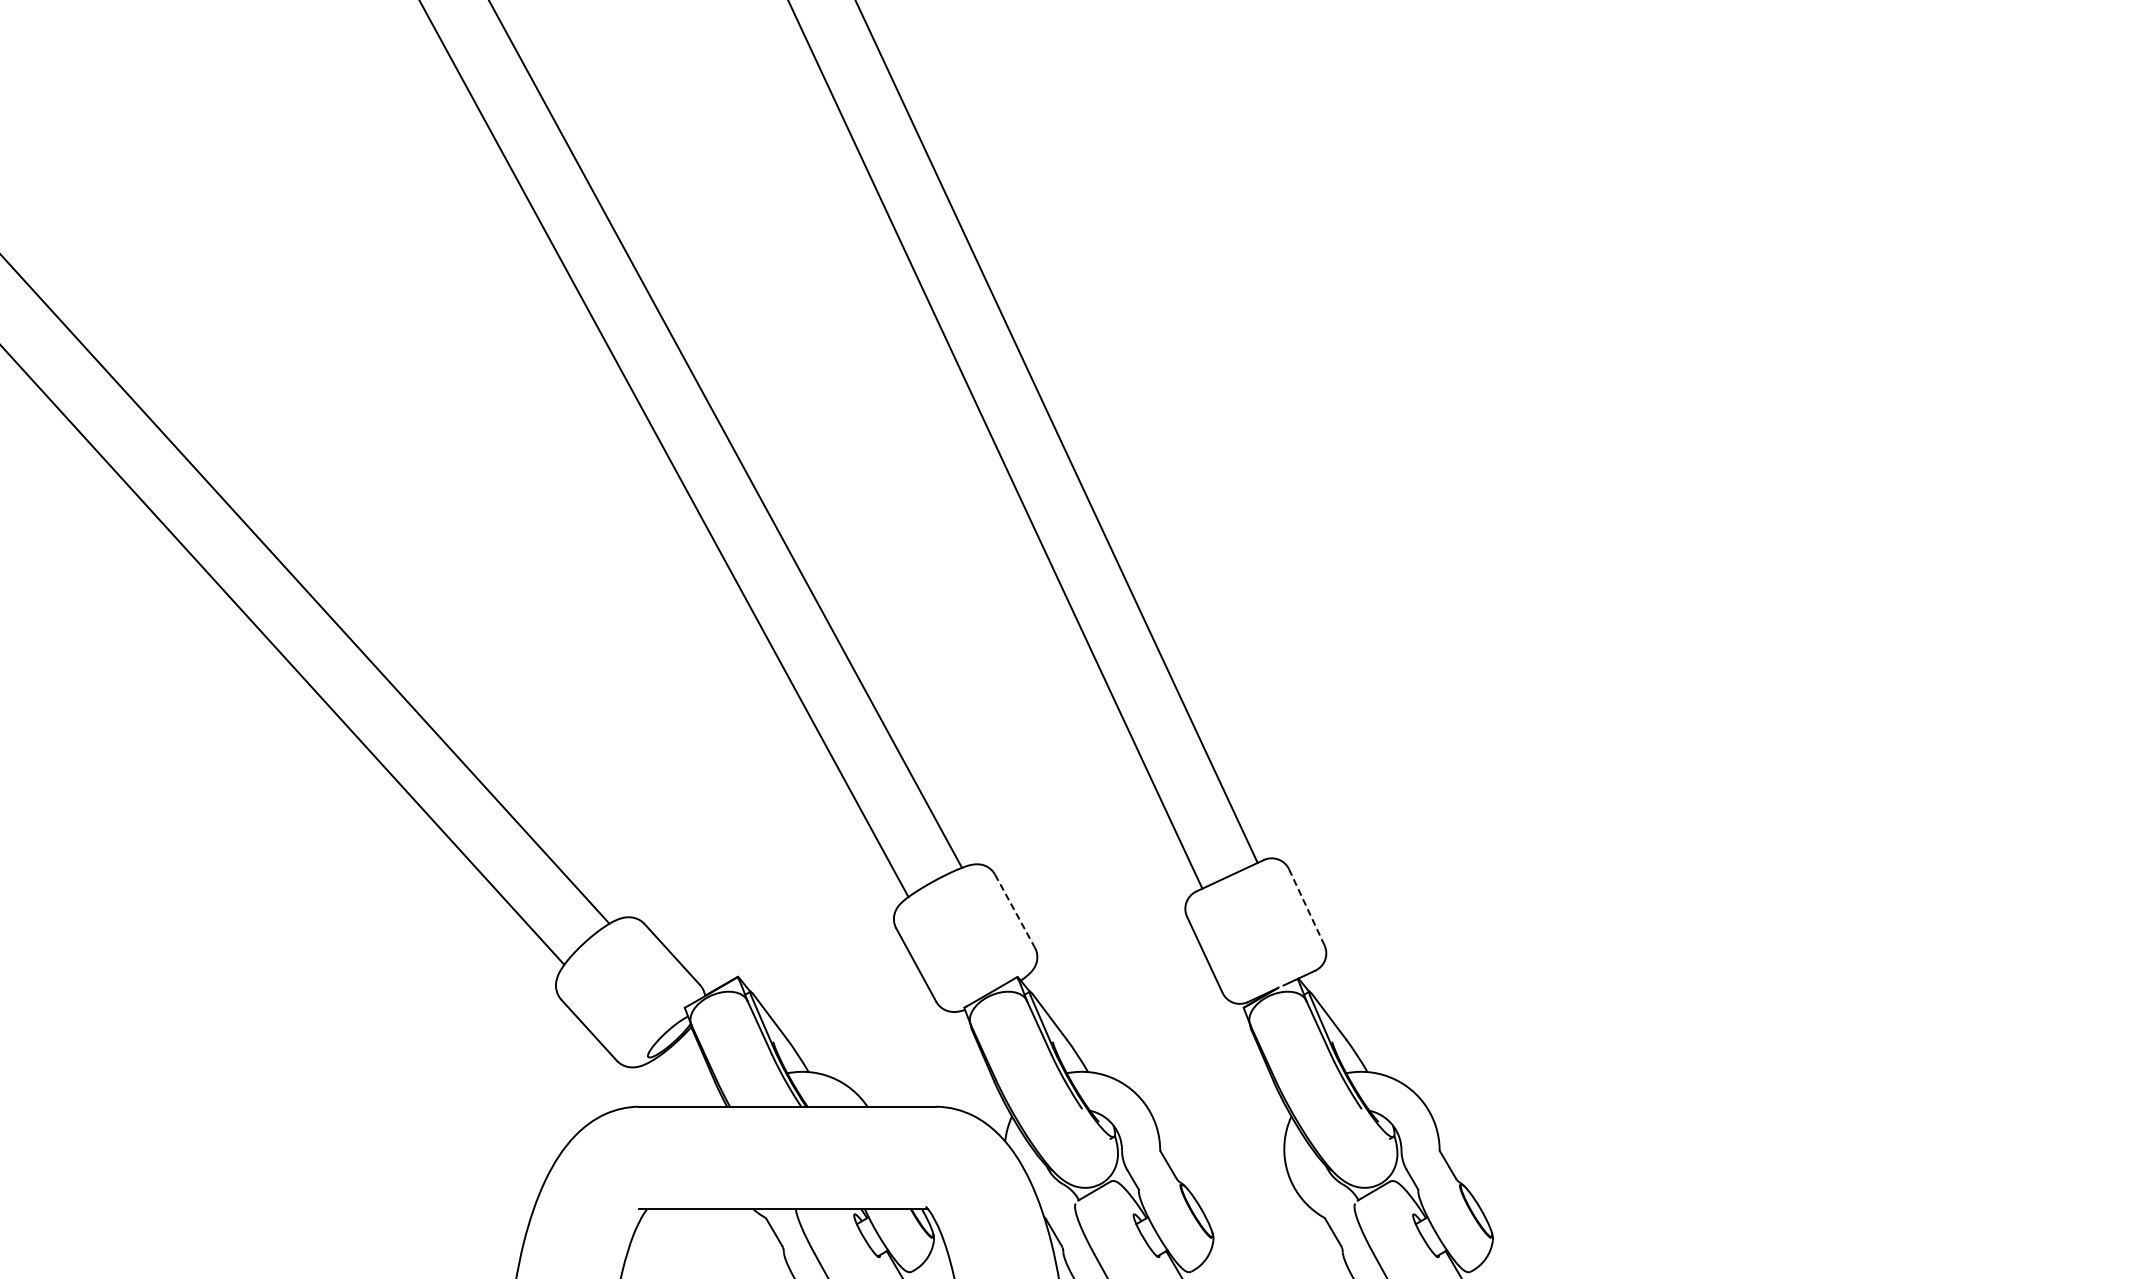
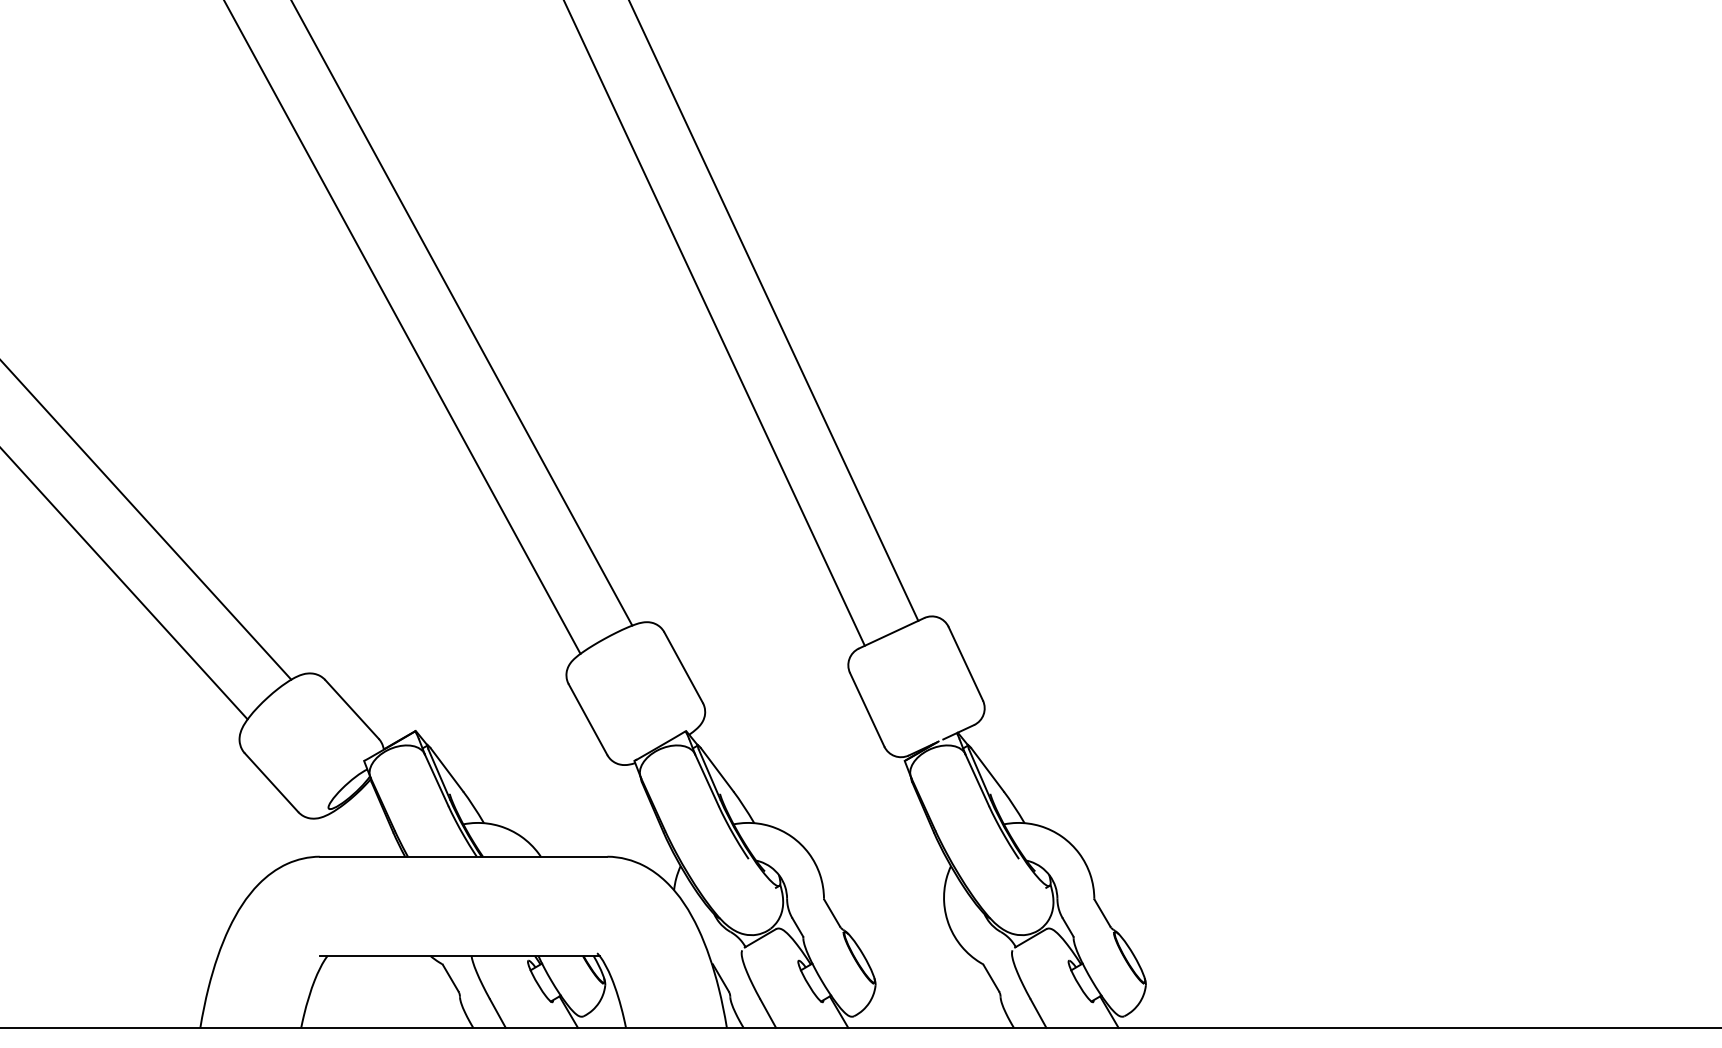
line: (1306, 907) -> (965, 663), dashed -> solid
line: (1015, 911) -> (684, 667), dashed -> solid

